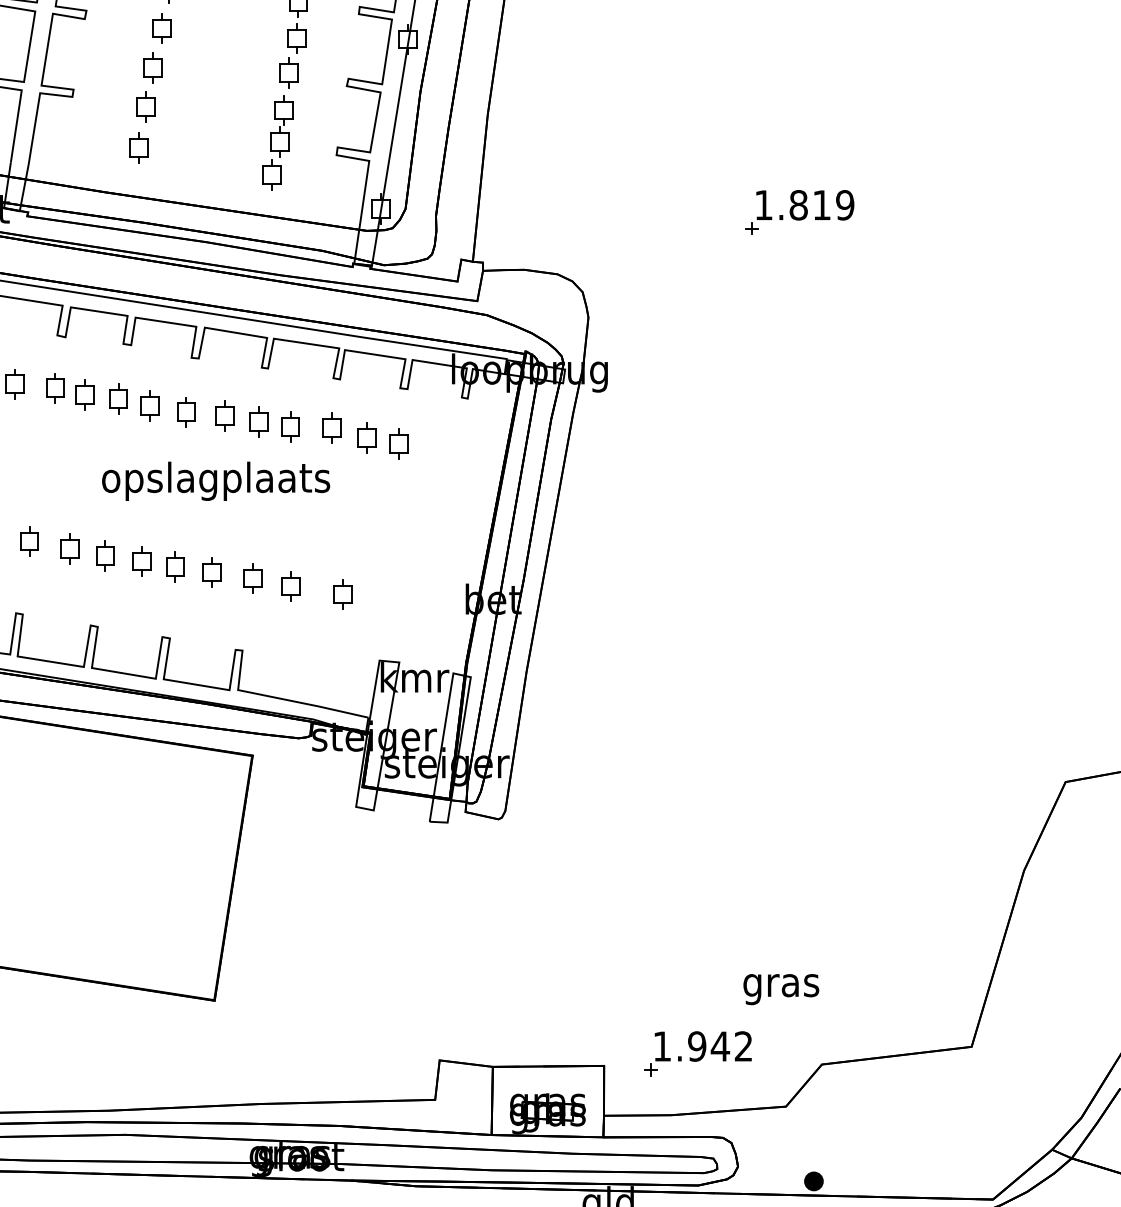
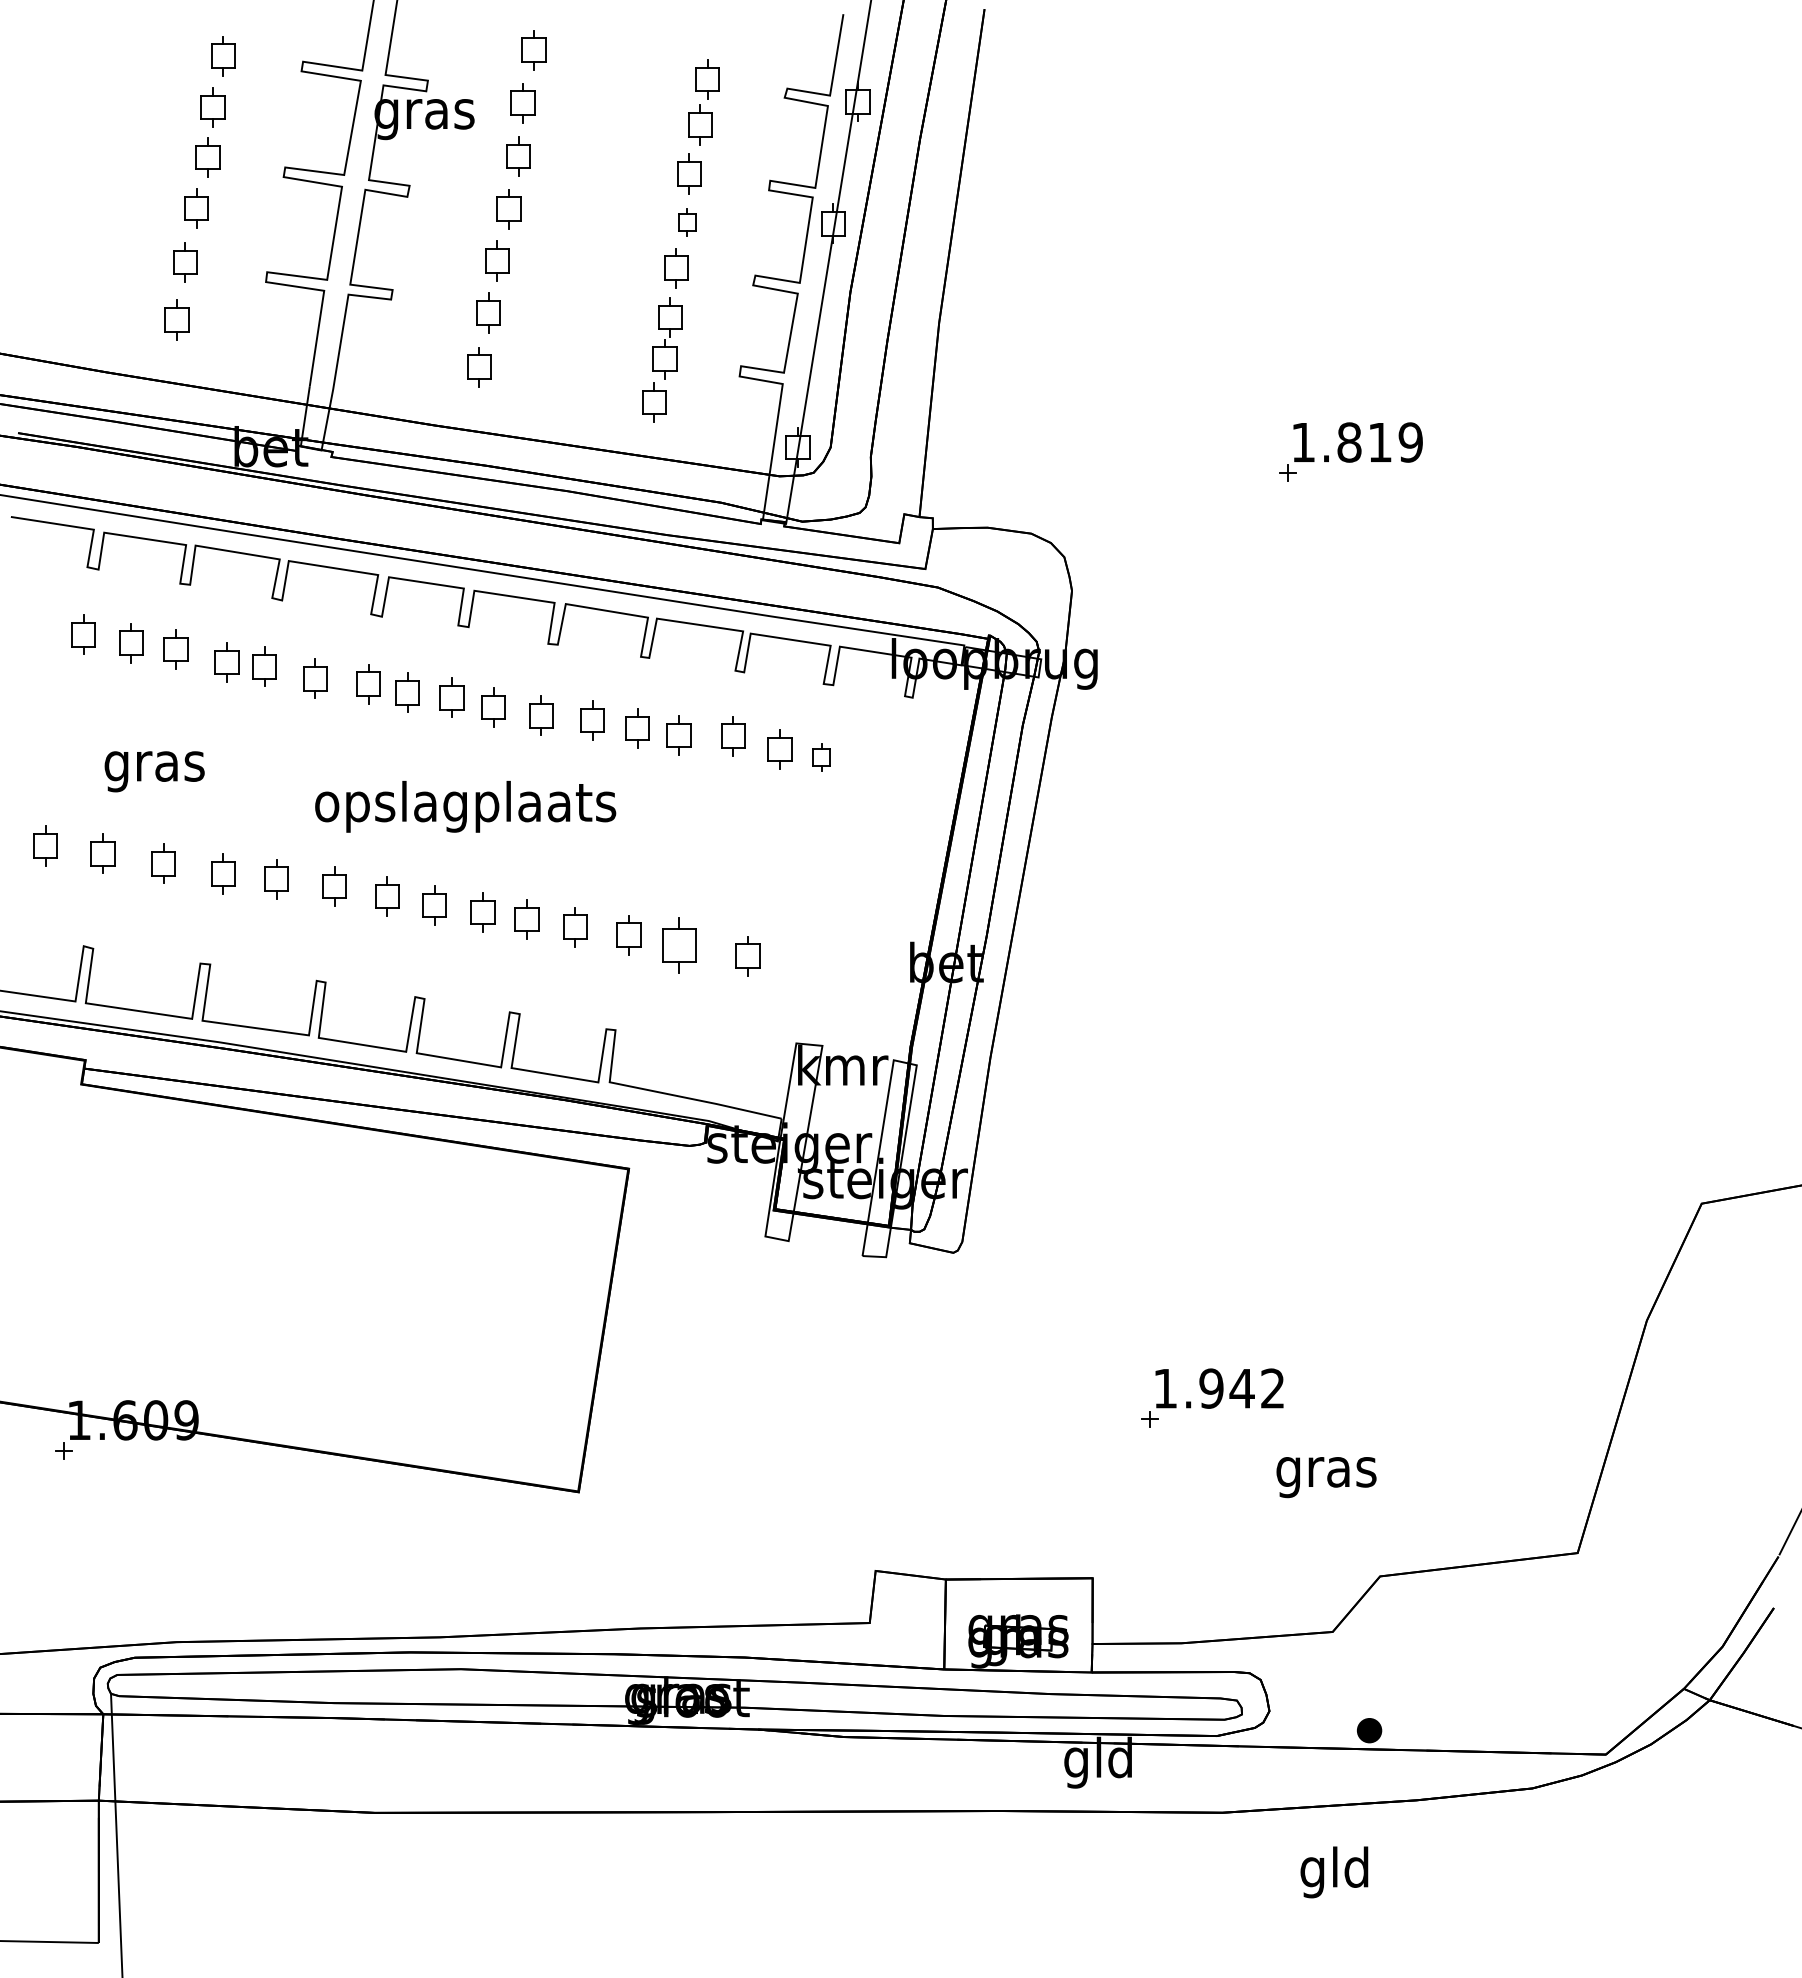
part: (297, 38) -> (687, 222), size x0.7
part: (398, 443) -> (821, 757), size x0.7
text: (215, 481) -> (465, 806), moved
part: (291, 586) -> (679, 945), size x1.4
part: (697, 1053) -> (1212, 1397), moved

